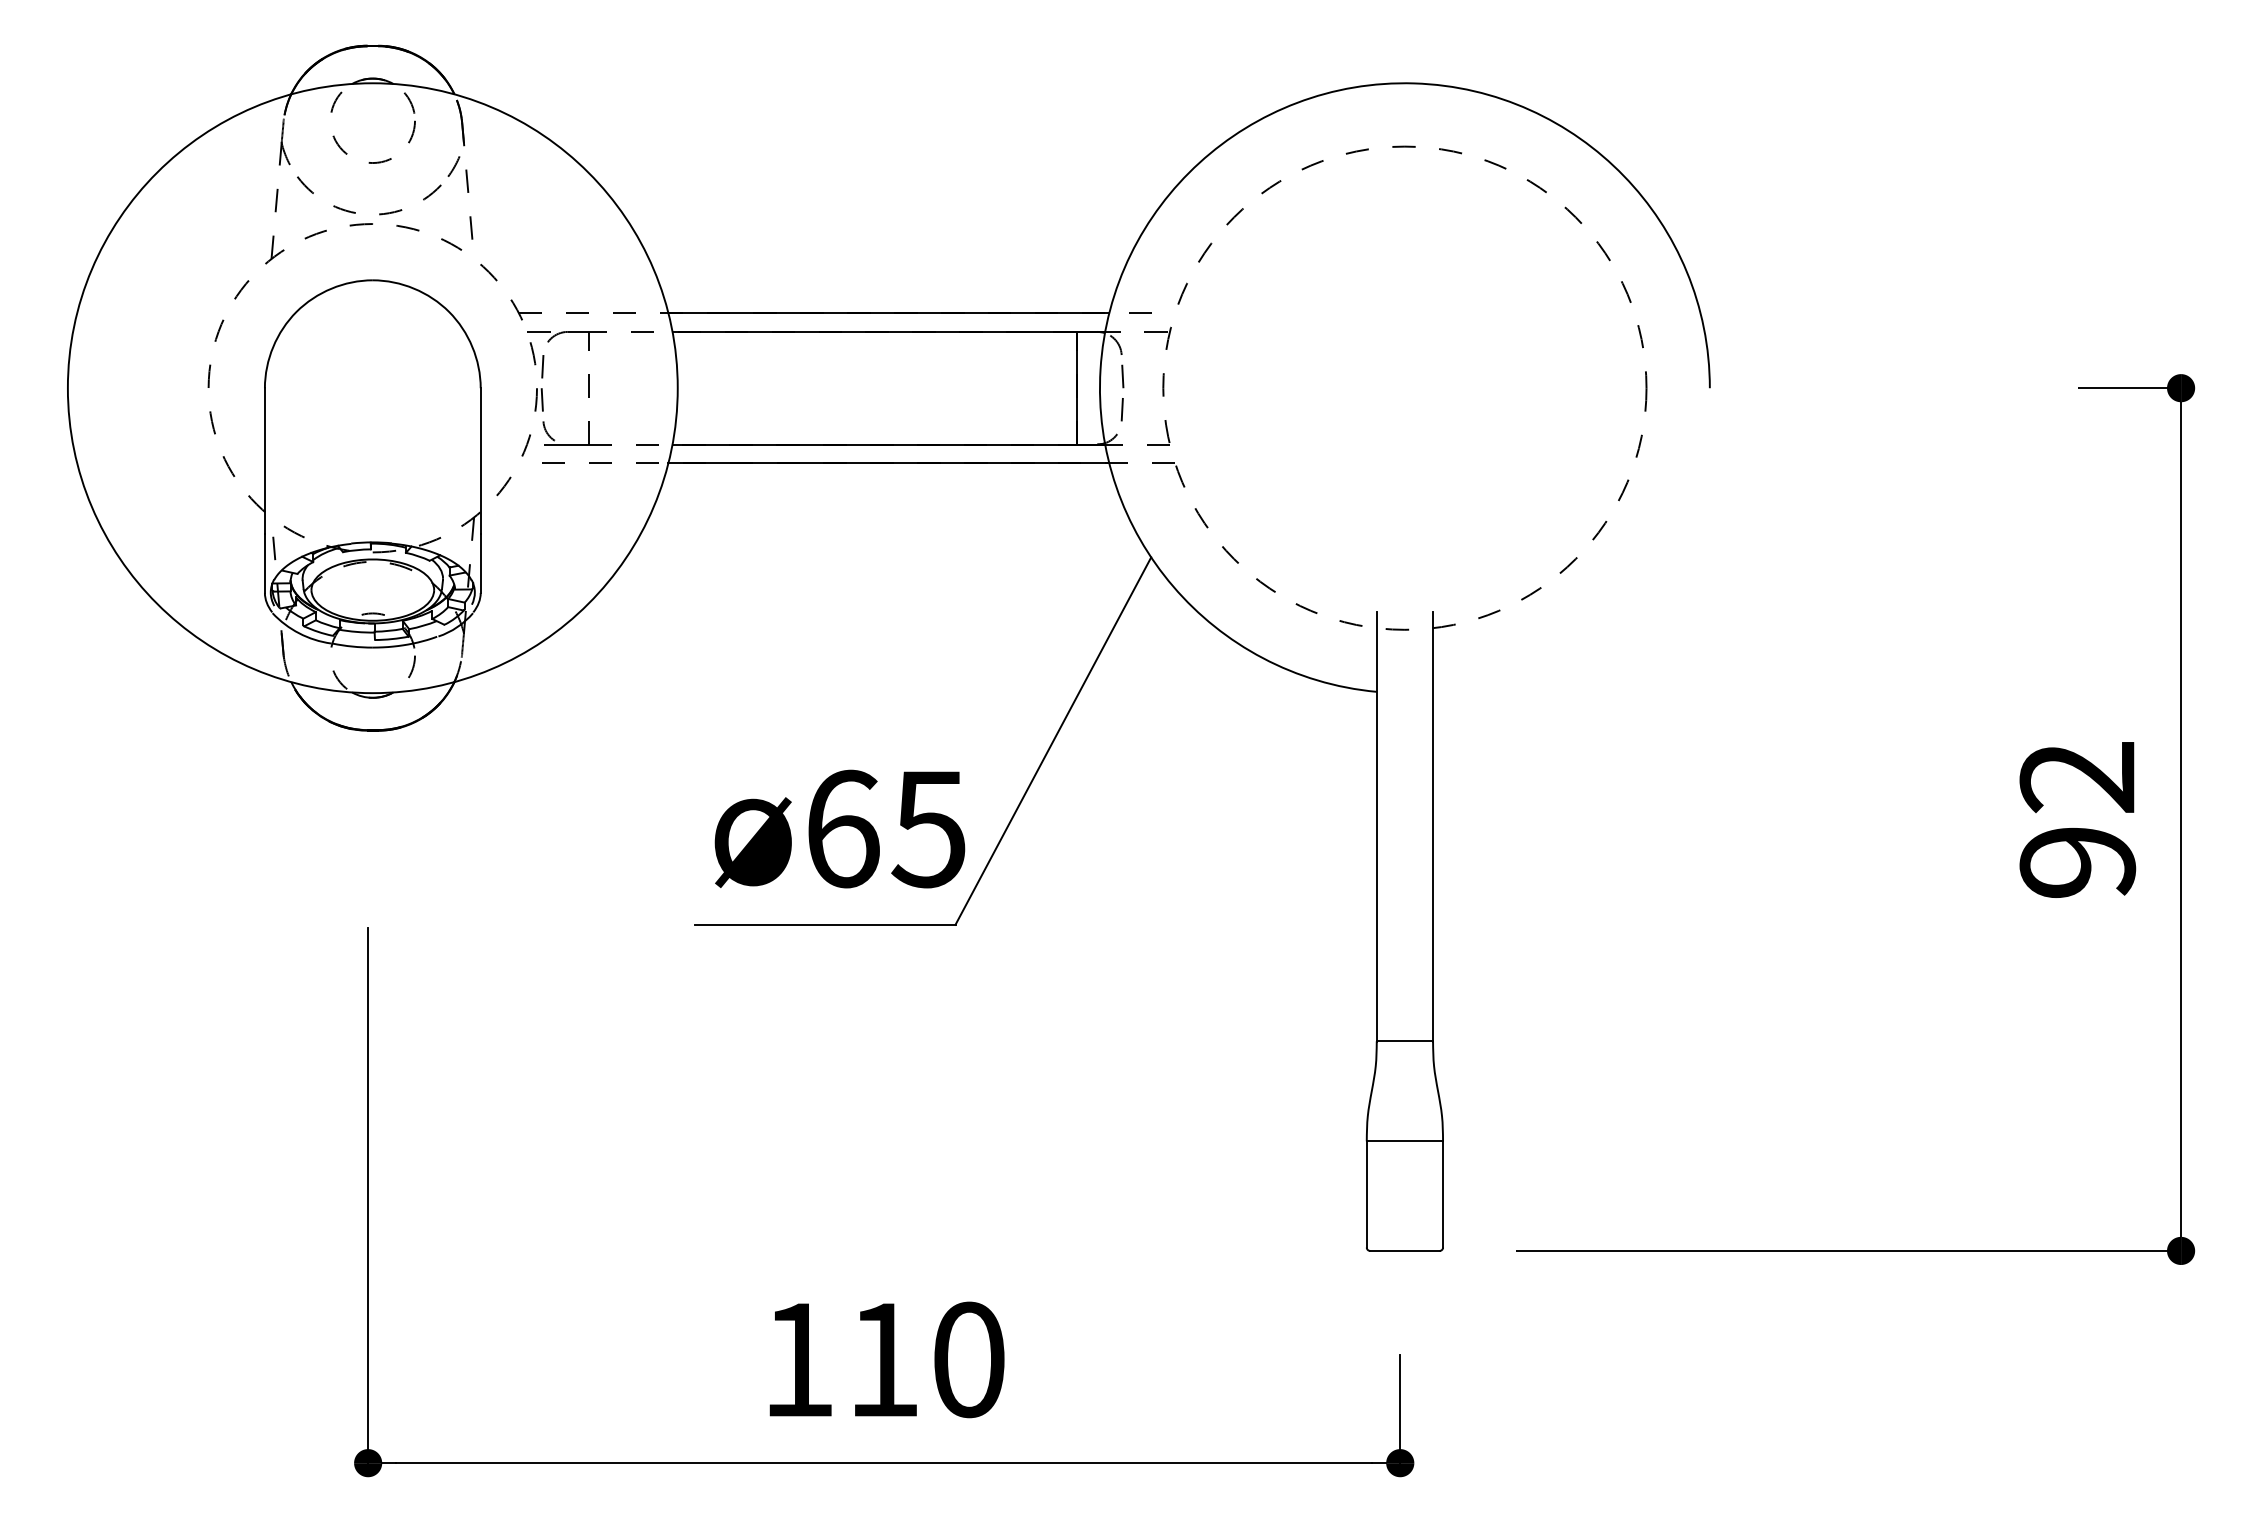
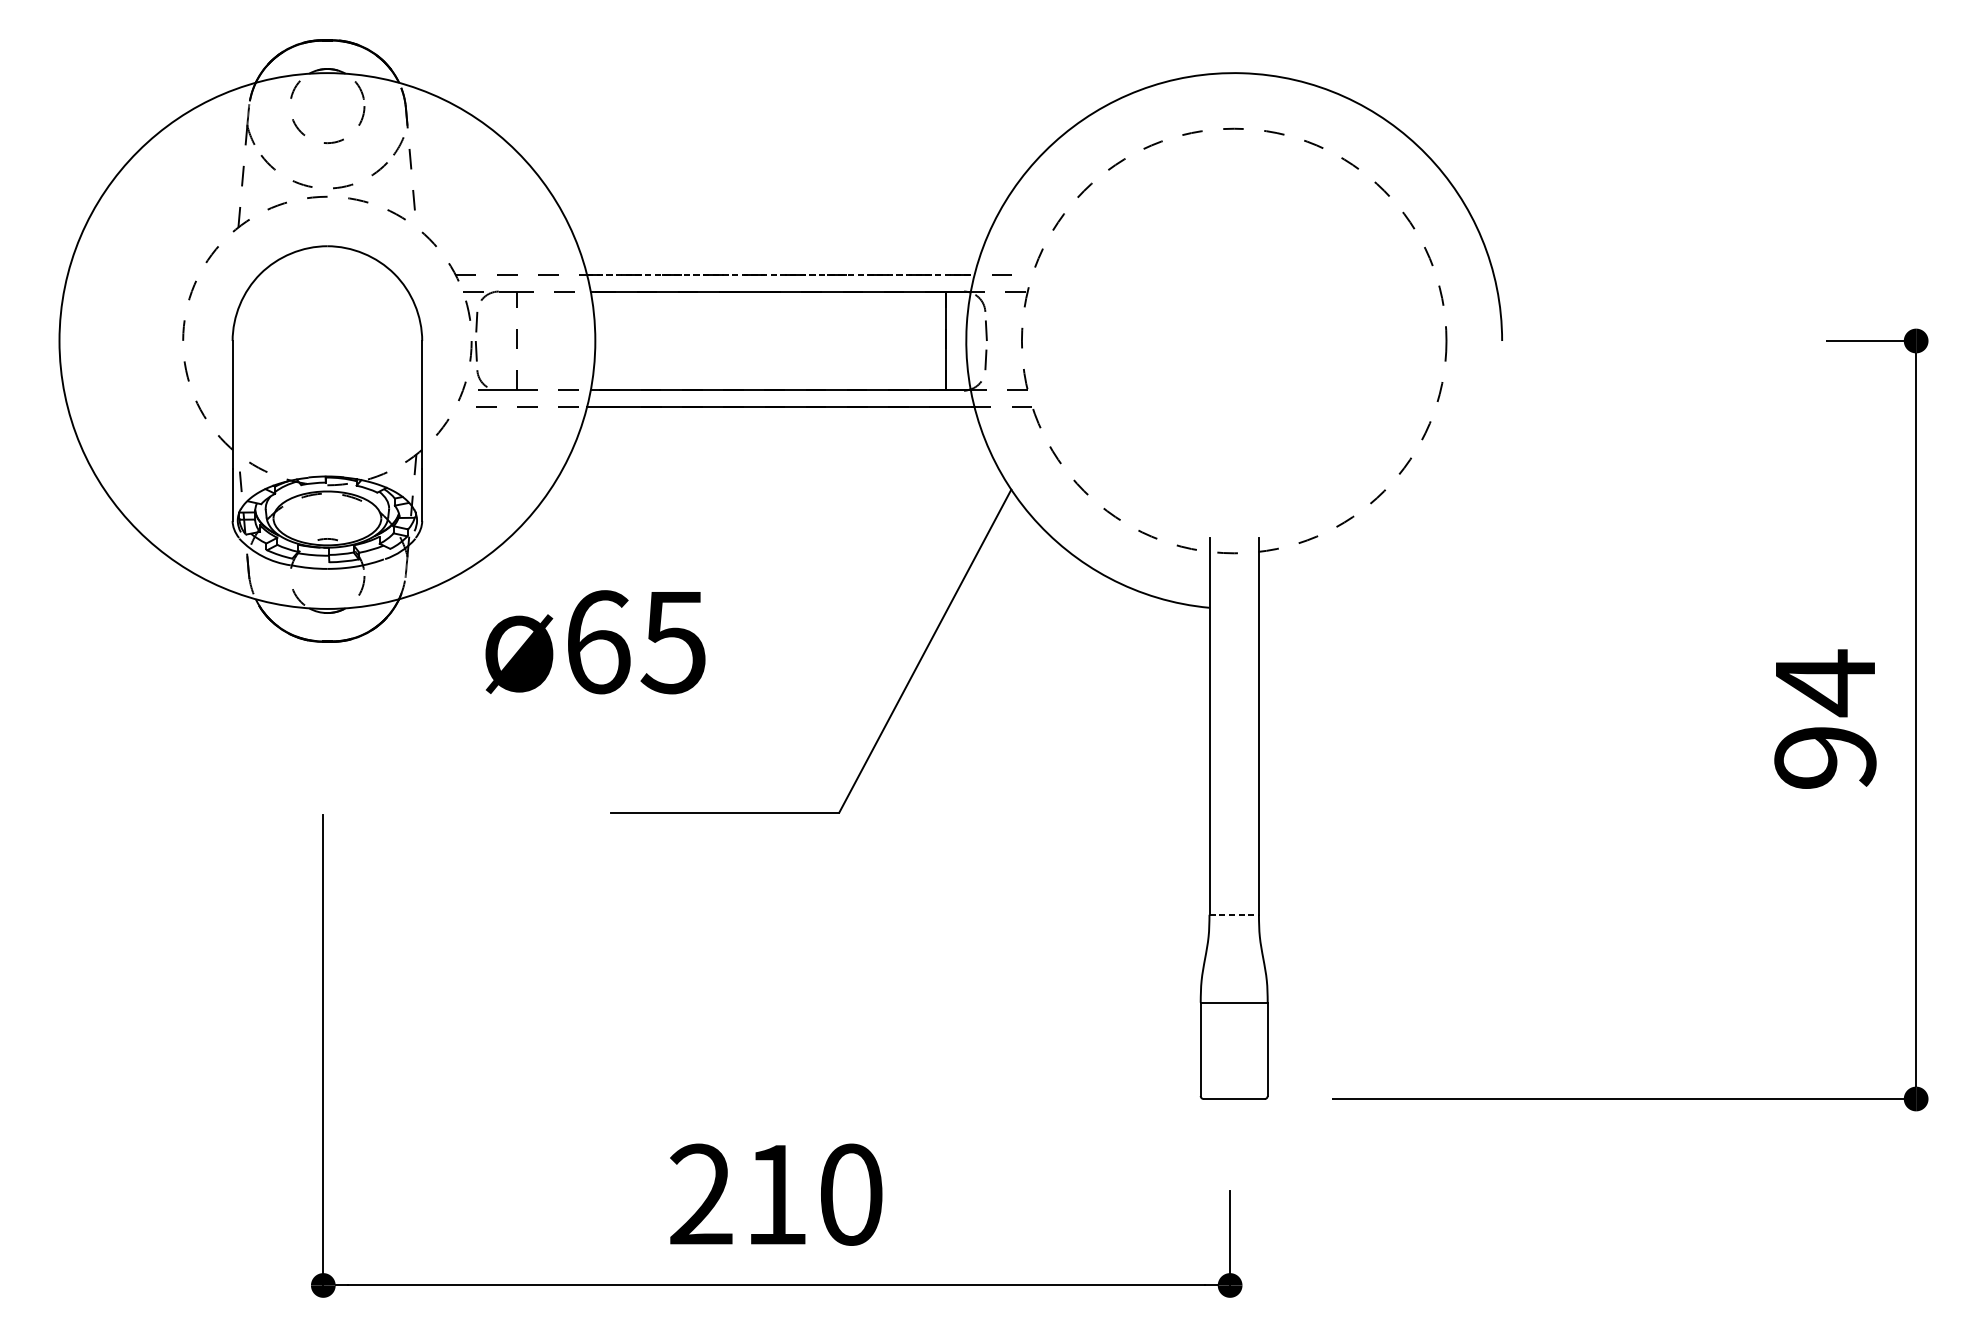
line: (889, 313) -> (781, 275), solid -> dashed
text: (2076, 777) -> (1824, 683), 92 -> 94
text: (839, 828) -> (595, 641), moved
line: (1405, 1041) -> (1234, 915), solid -> dashed
text: (797, 1358) -> (700, 1193), 110 -> 210

